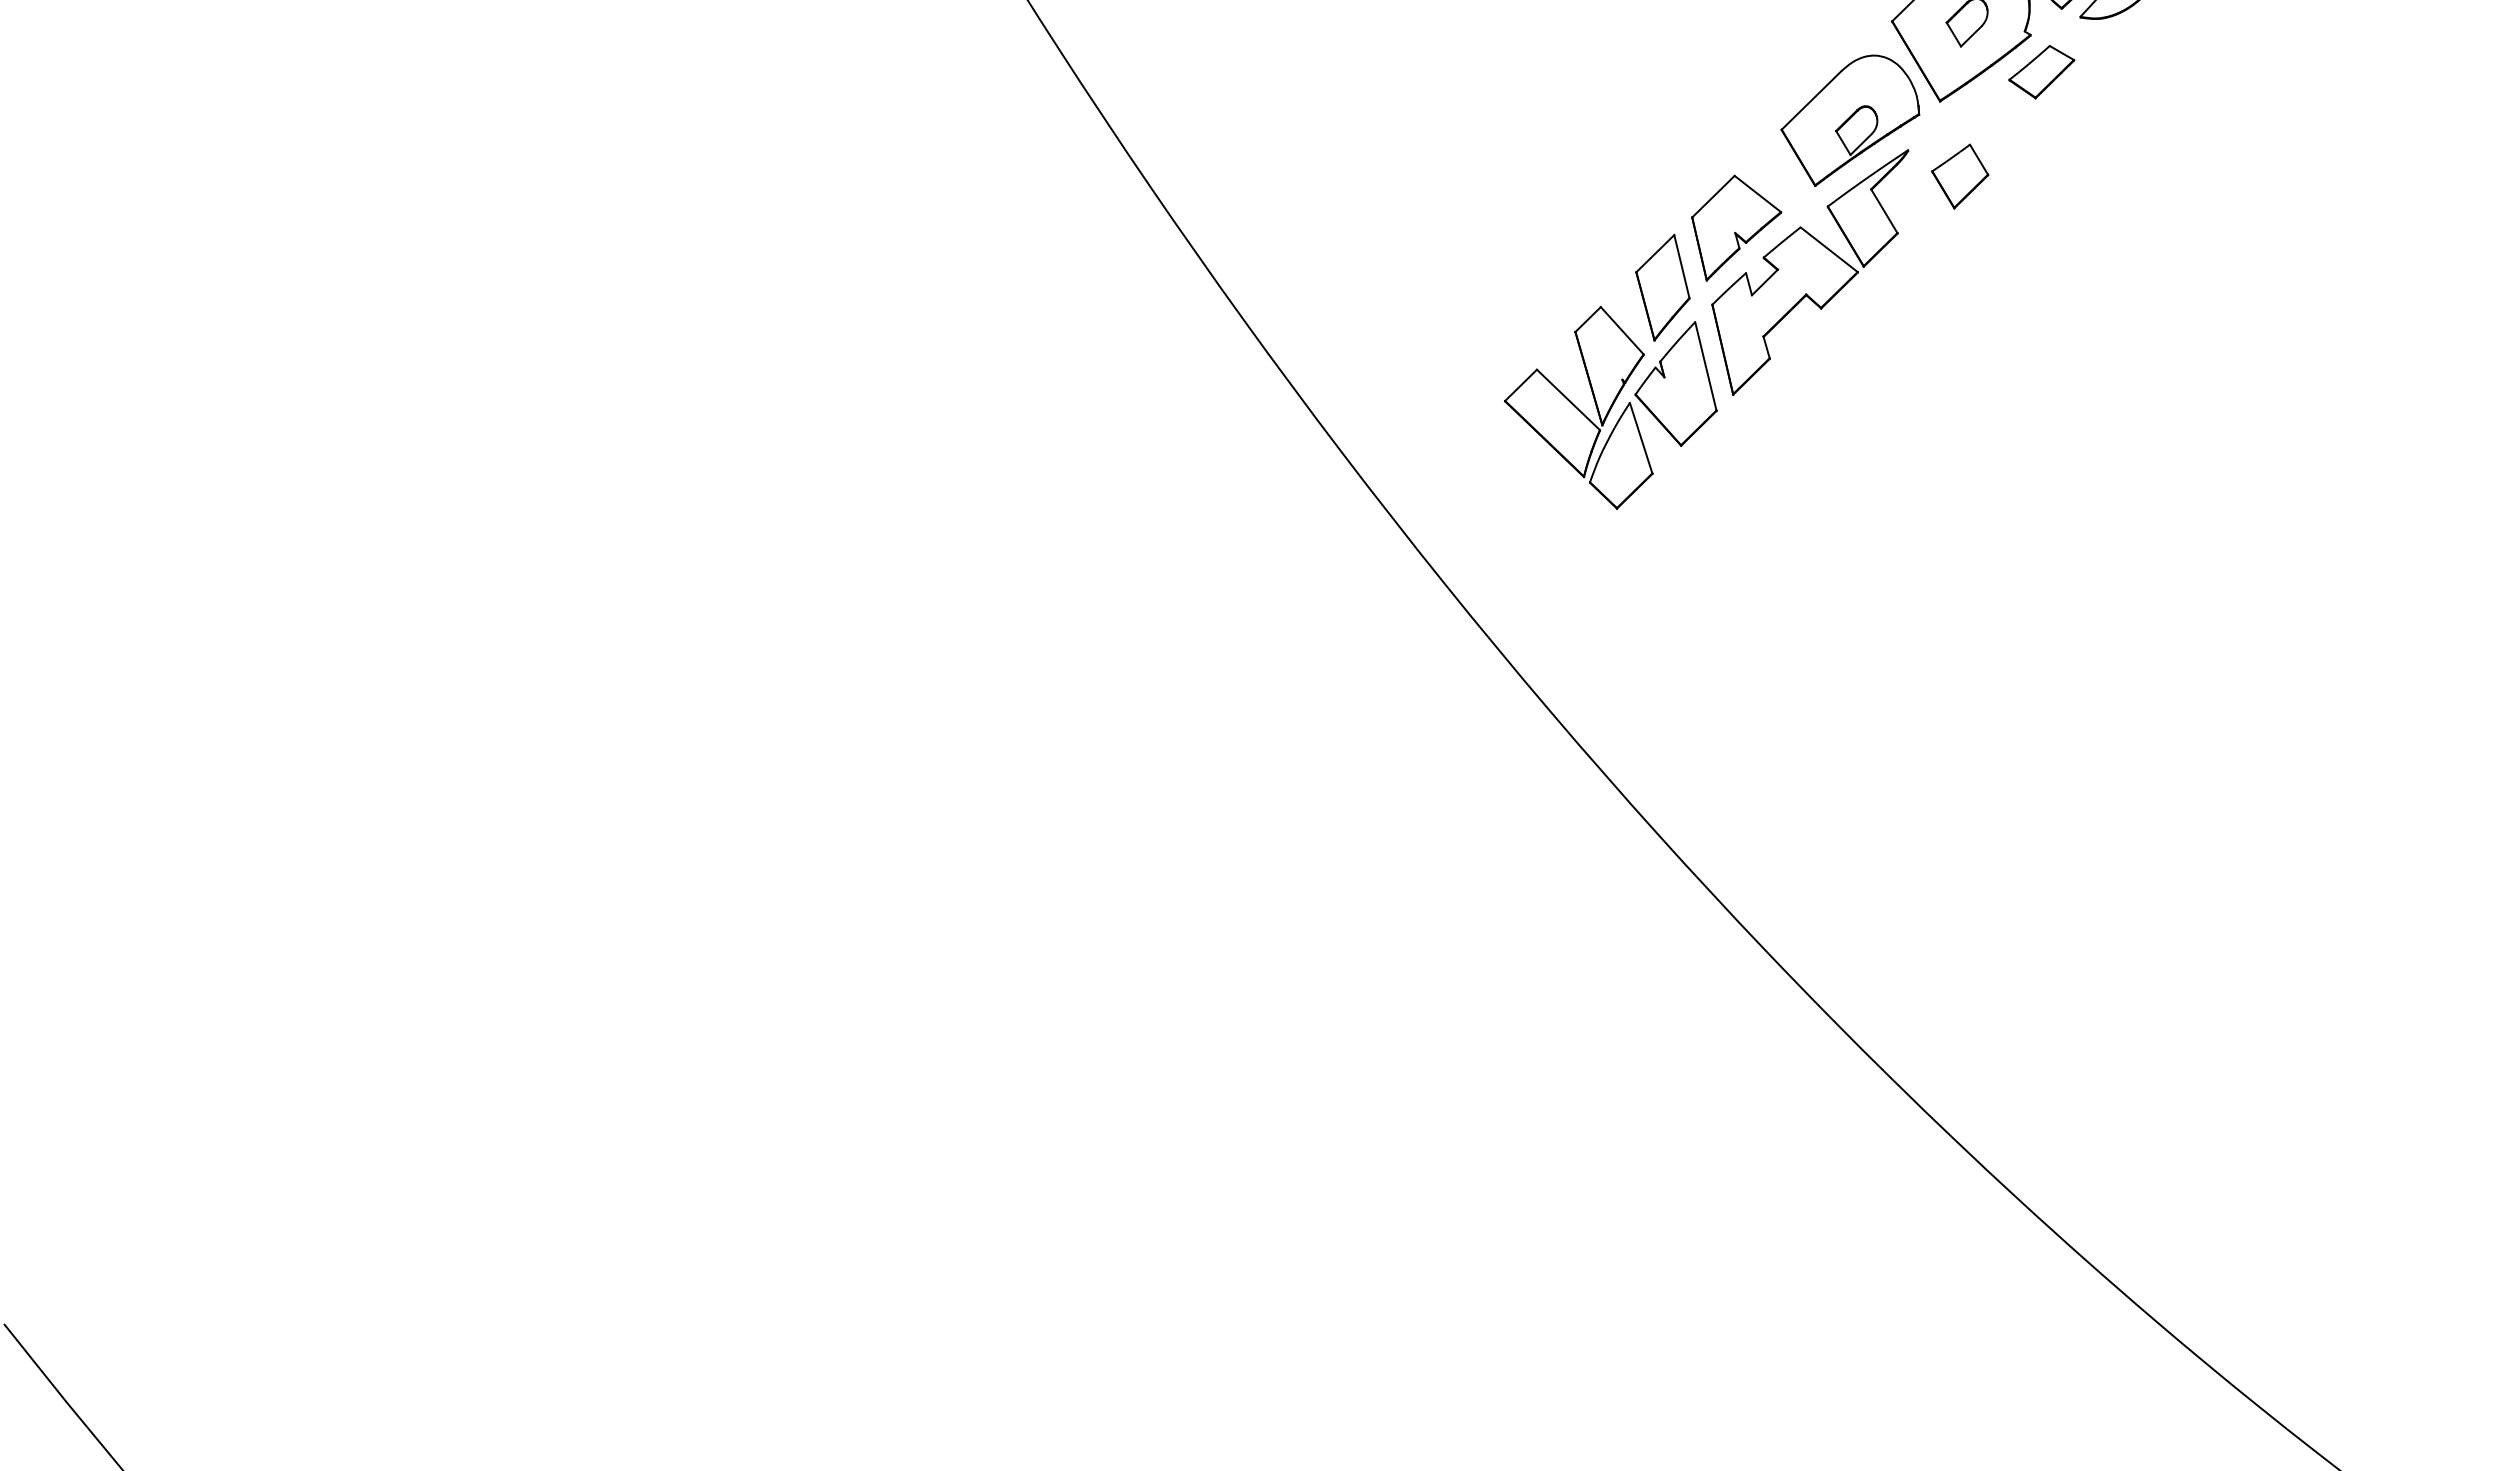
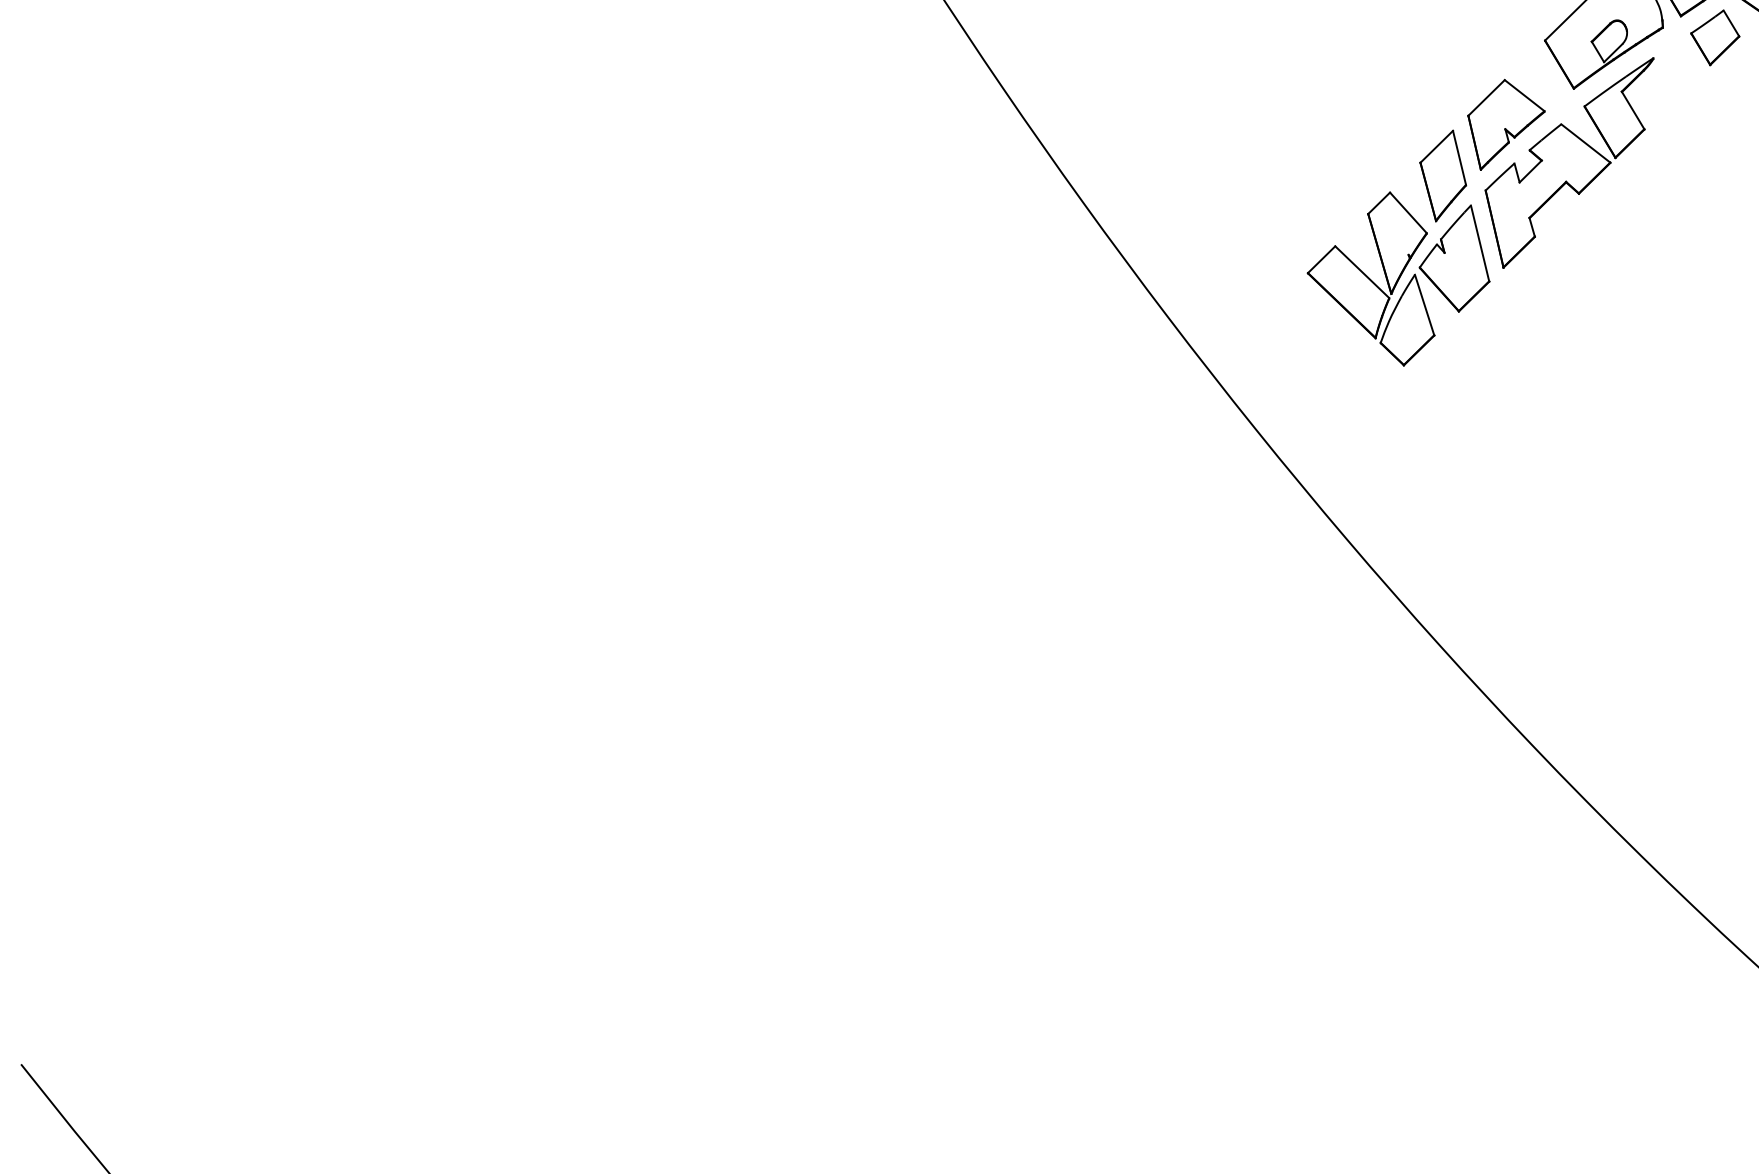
part: (1960, 176) -> (1715, 37), moved

